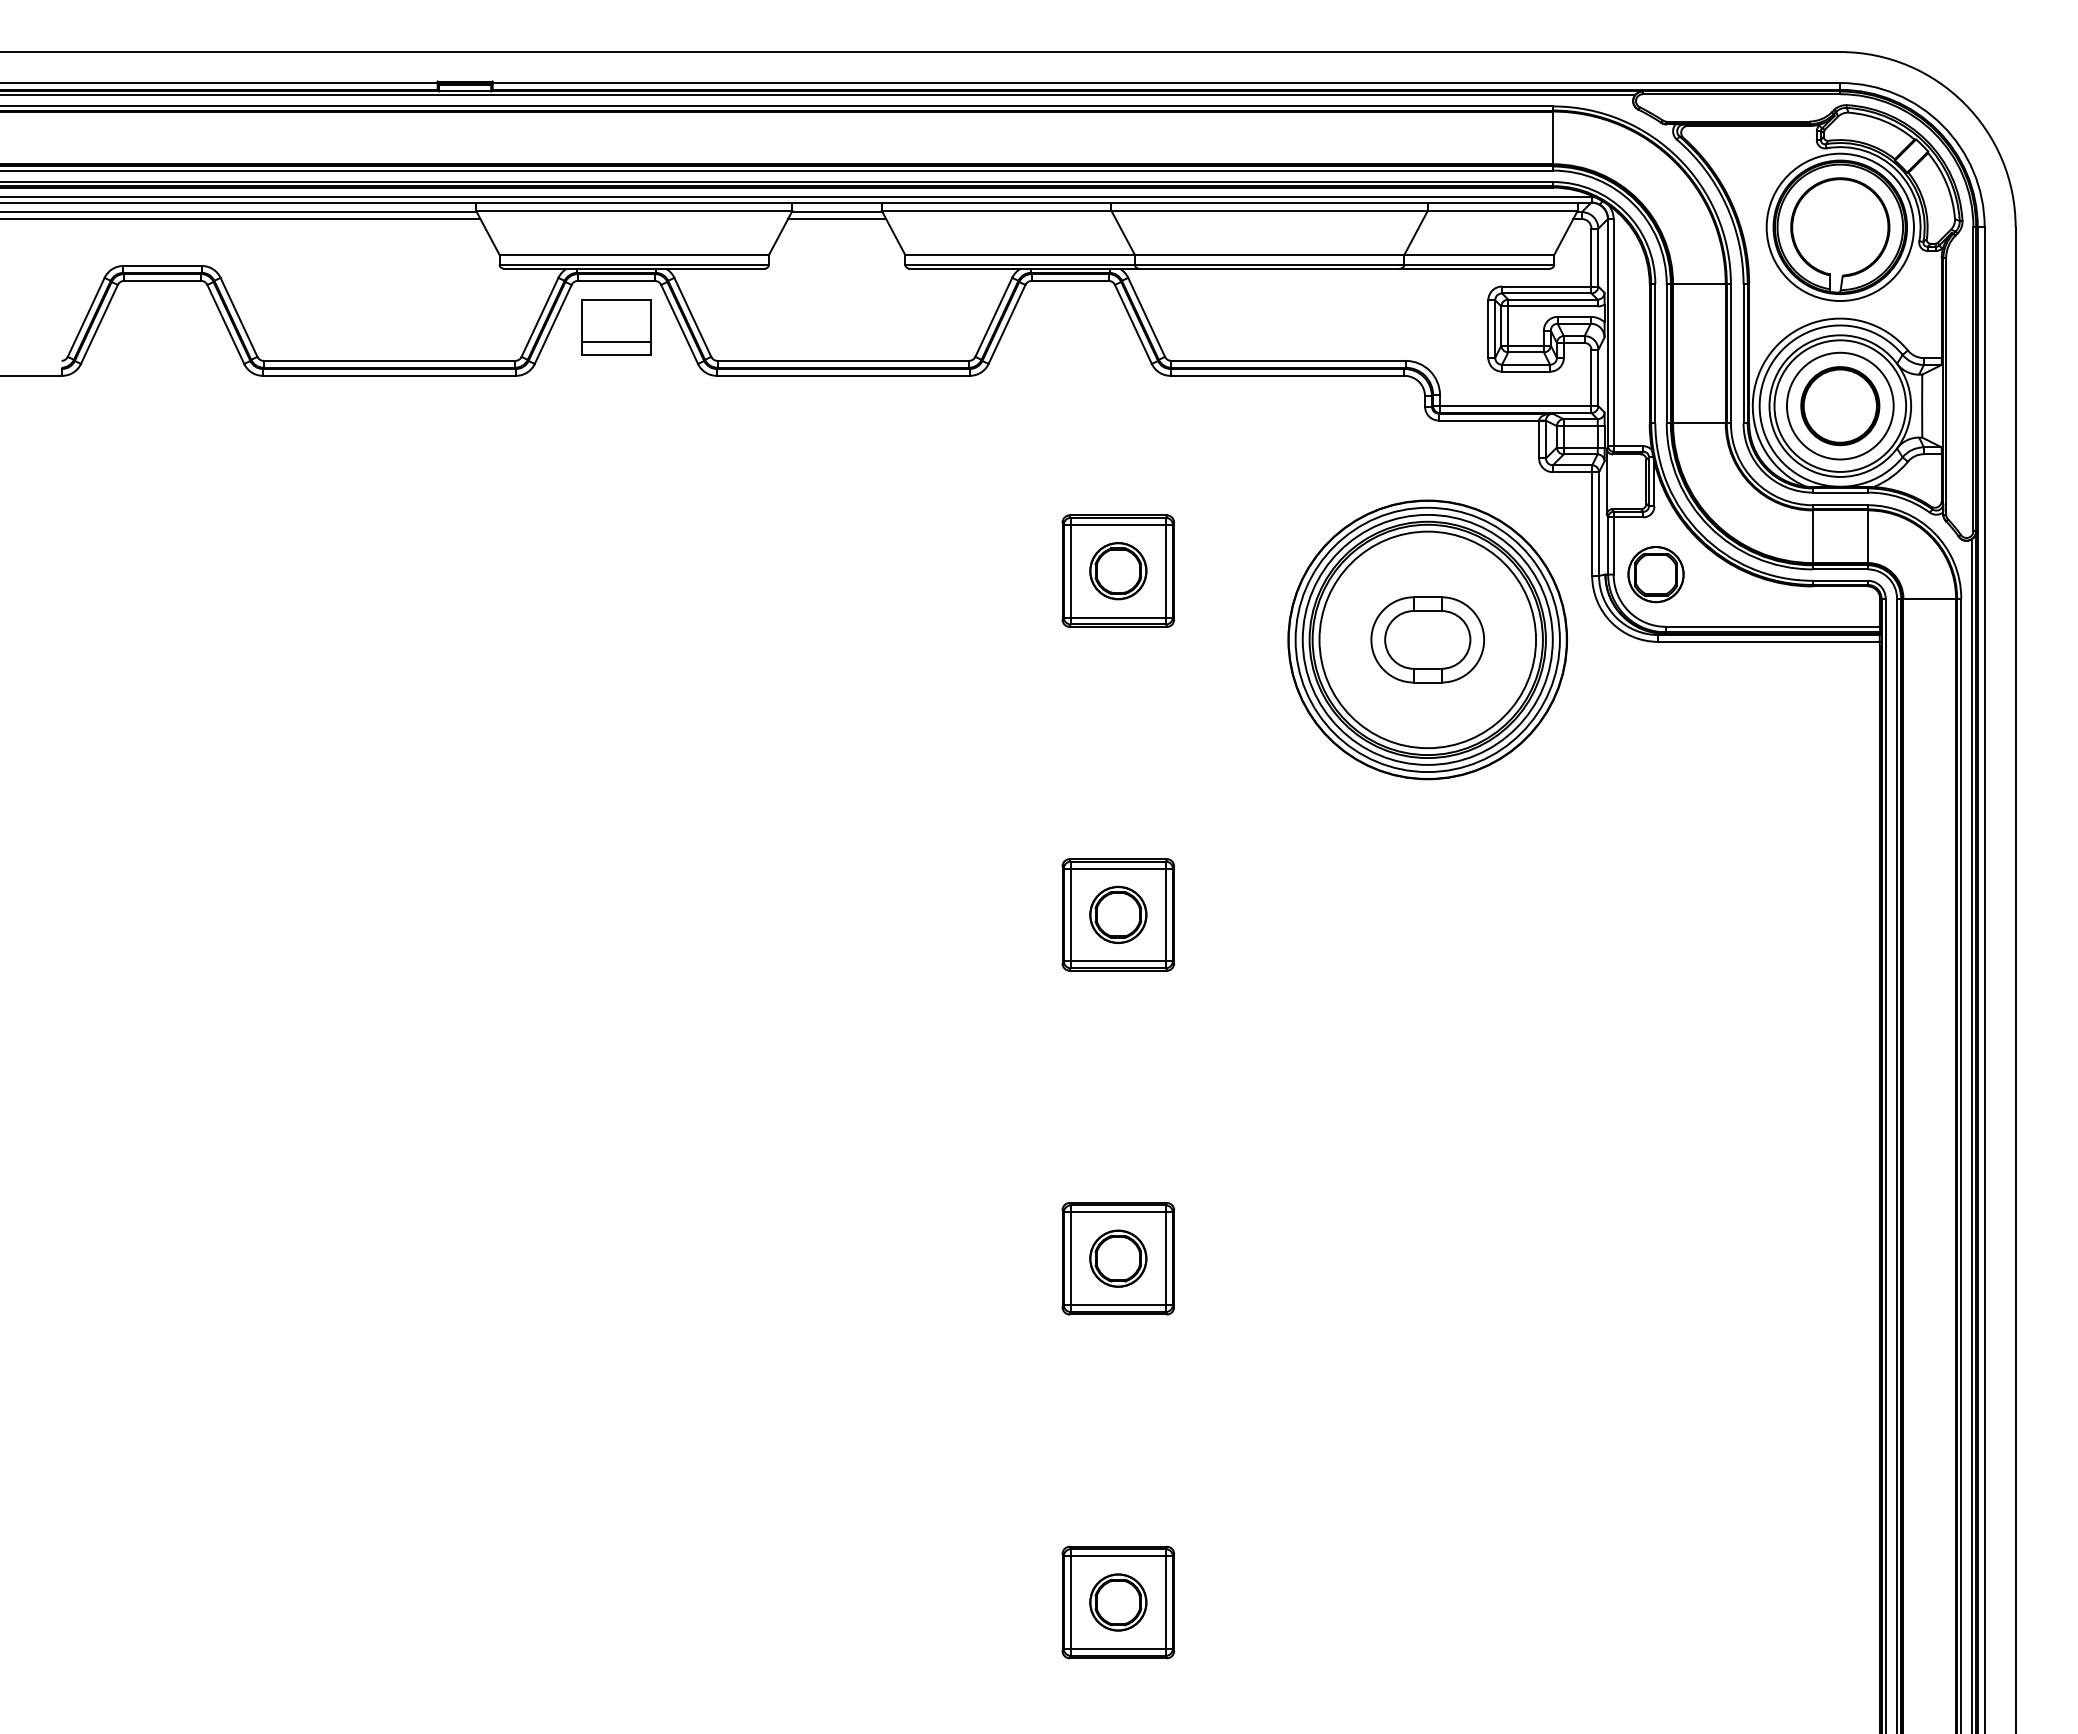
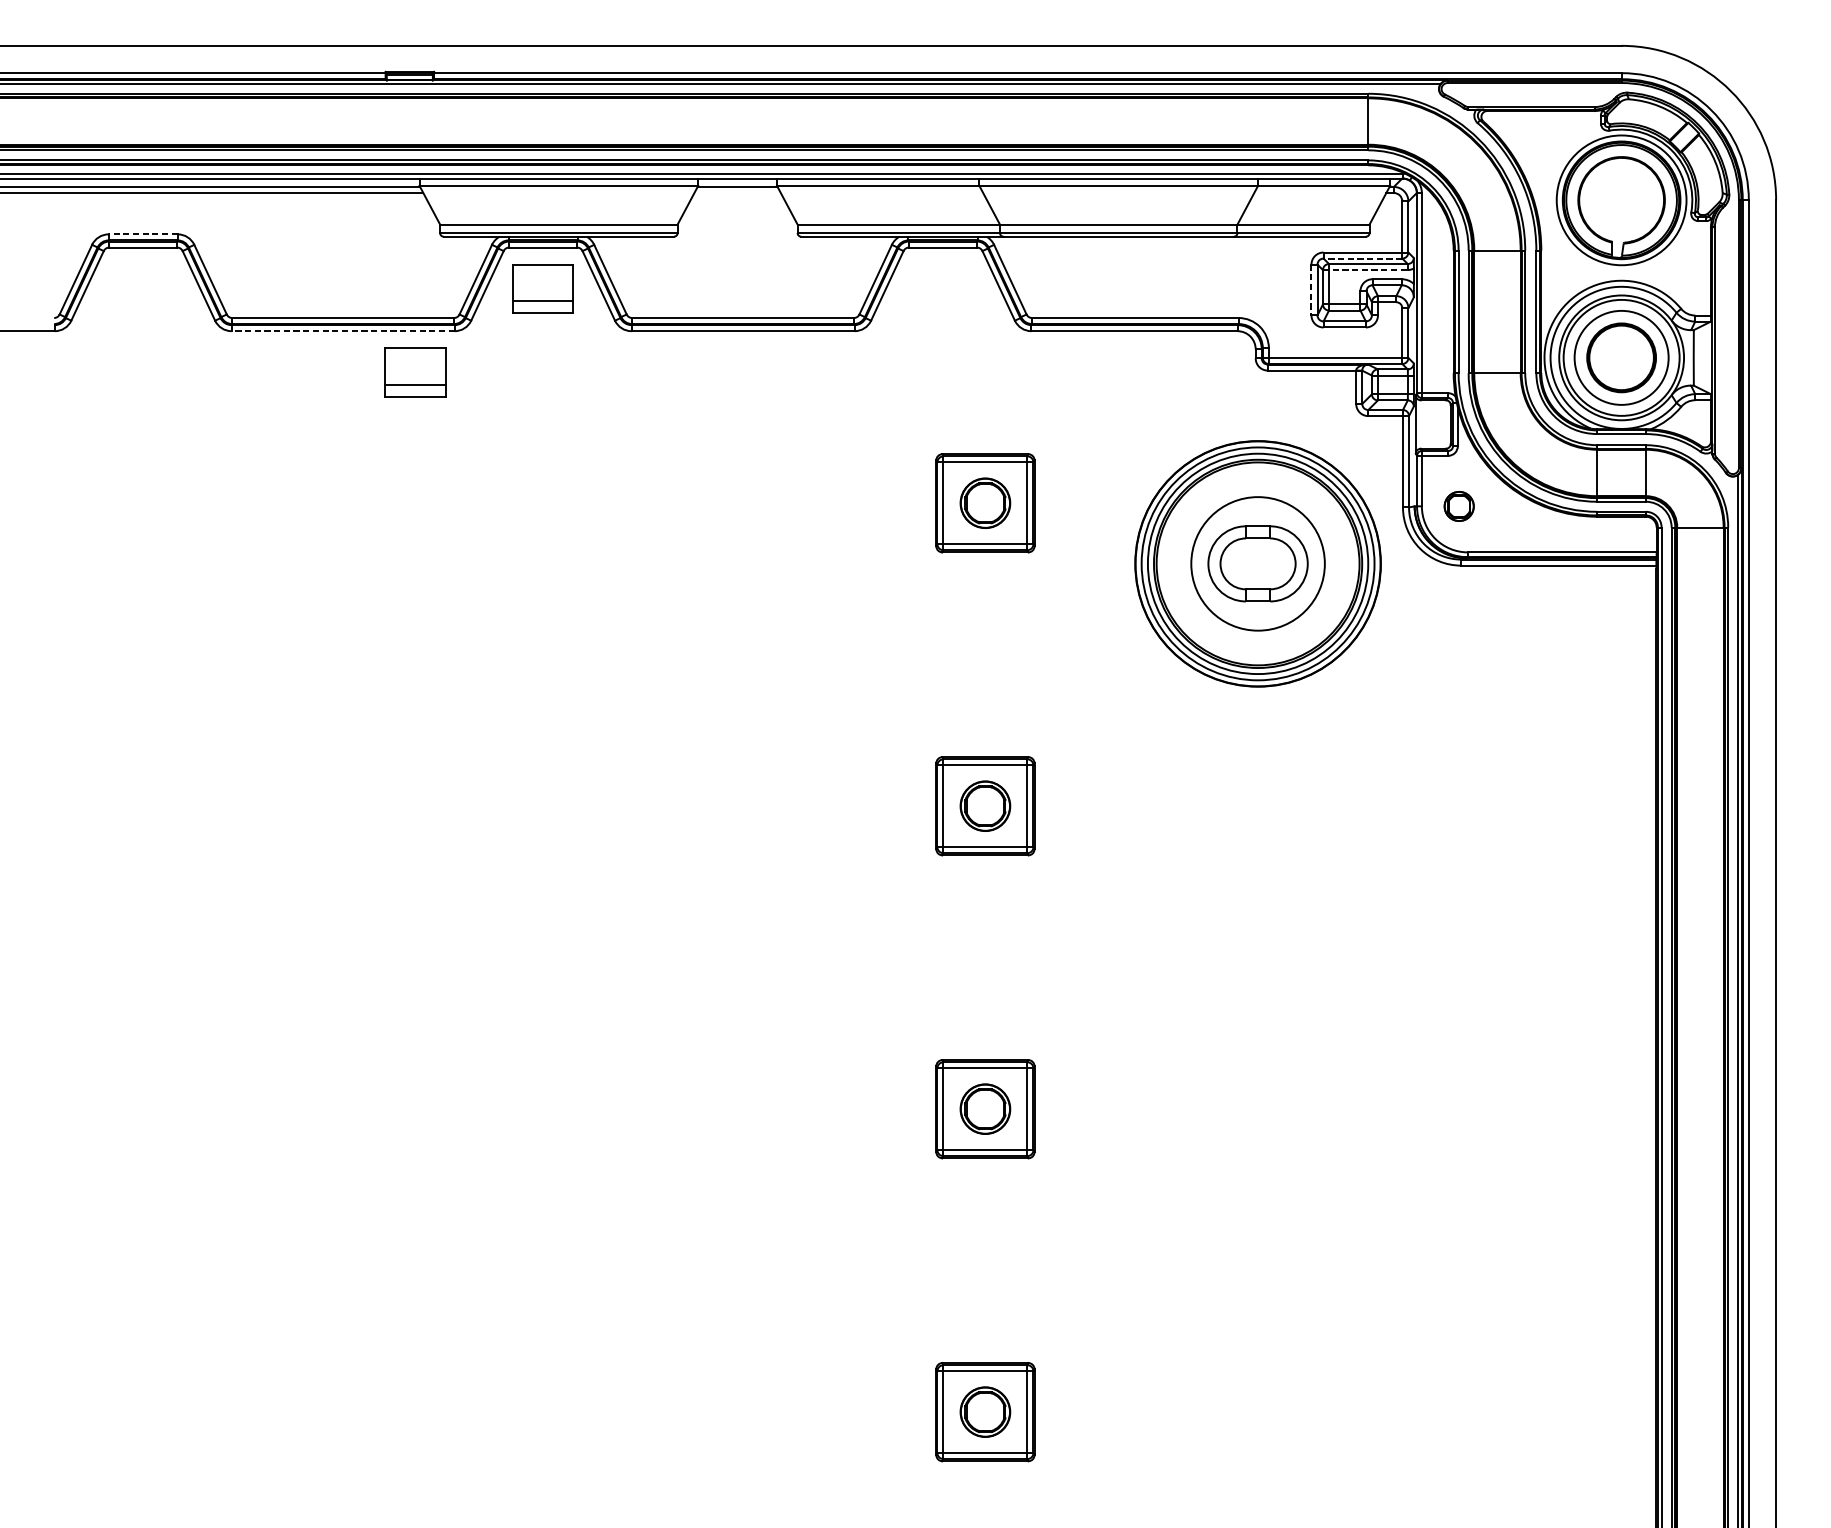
line: (837, 219) -> (737, 193), removed
line: (162, 266) -> (143, 234), solid -> dashed
line: (1546, 293) -> (1362, 258), solid -> dashed
line: (1550, 306) -> (1366, 270), solid -> dashed
line: (1488, 329) -> (1311, 290), solid -> dashed
line: (389, 375) -> (343, 330), solid -> dashed
part: (471, 422) -> (415, 372), added
part: (1655, 574) -> (1458, 506), size x0.6
circle: (1427, 639) -> (1257, 563), size x0.7

